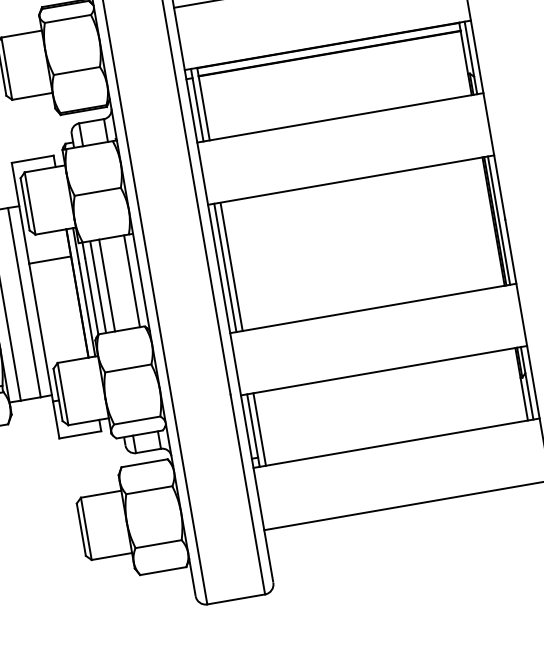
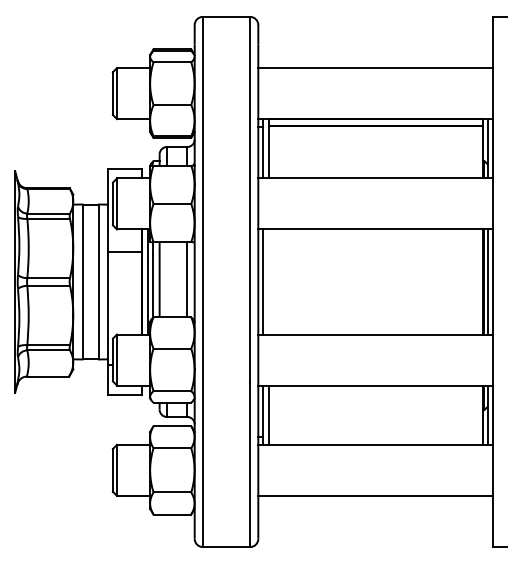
line: (231, 266) -> (268, 281), removed
line: (106, 285) -> (166, 279), removed

